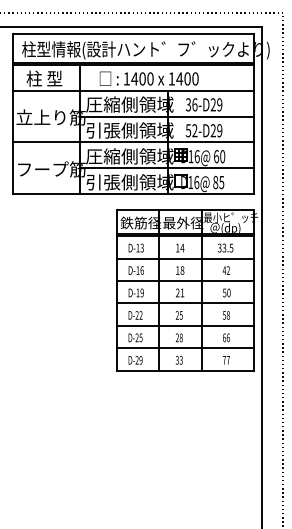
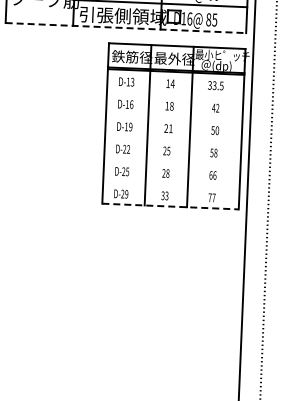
line: (133, 194) -> (126, 28), solid -> dashed
line: (185, 258) -> (175, 94), removed
line: (185, 280) -> (174, 116), removed
line: (185, 303) -> (173, 139), removed
line: (185, 325) -> (172, 161), removed
line: (185, 348) -> (171, 184), removed
line: (185, 370) -> (170, 206), solid -> dashed

